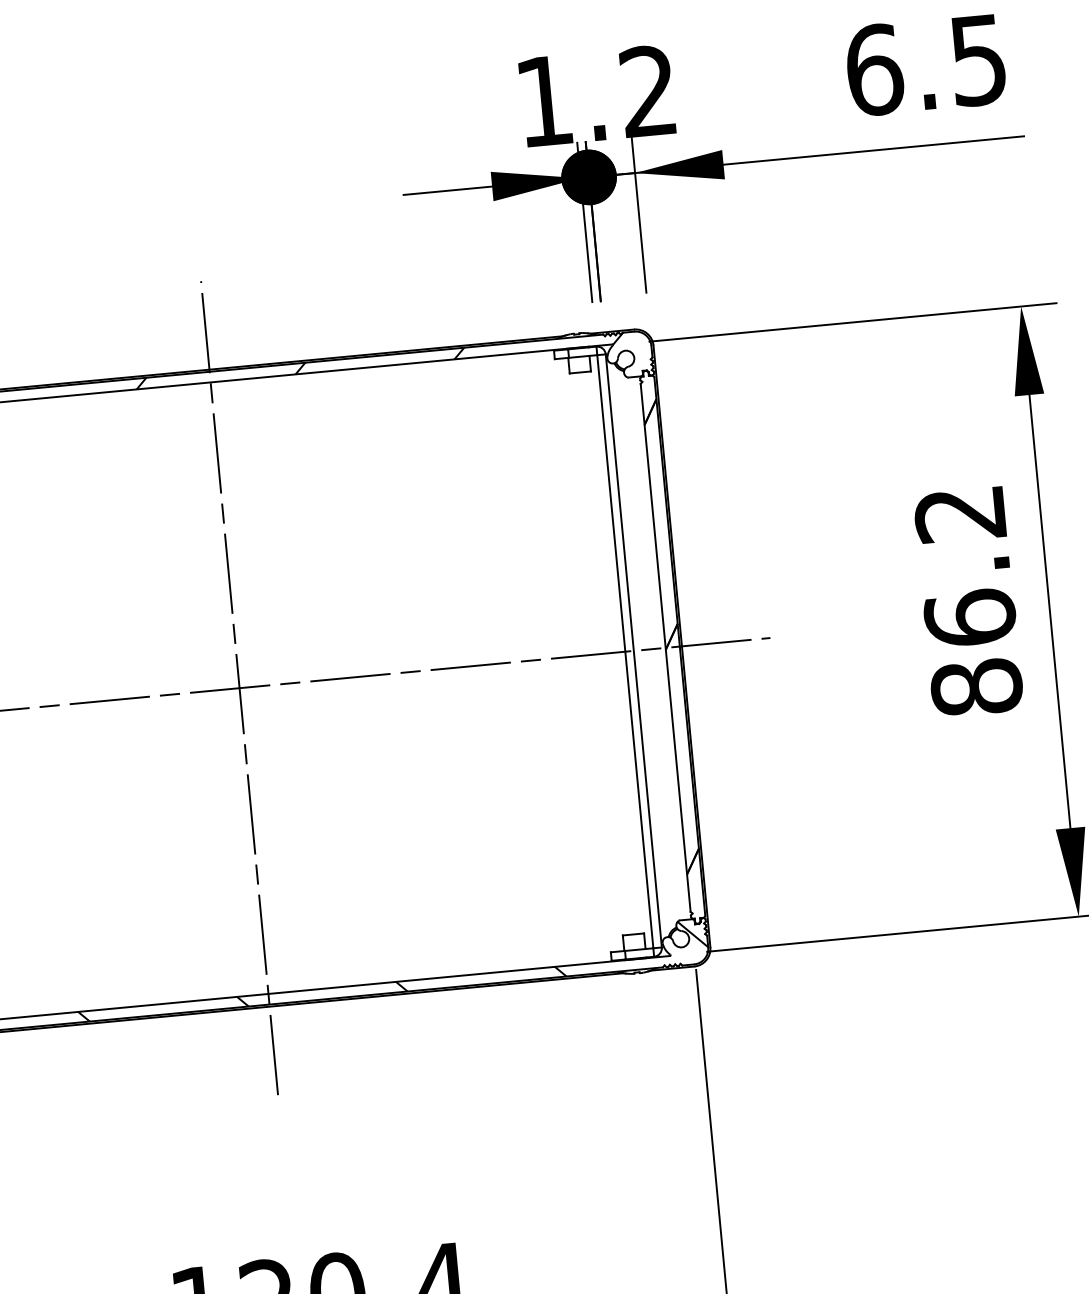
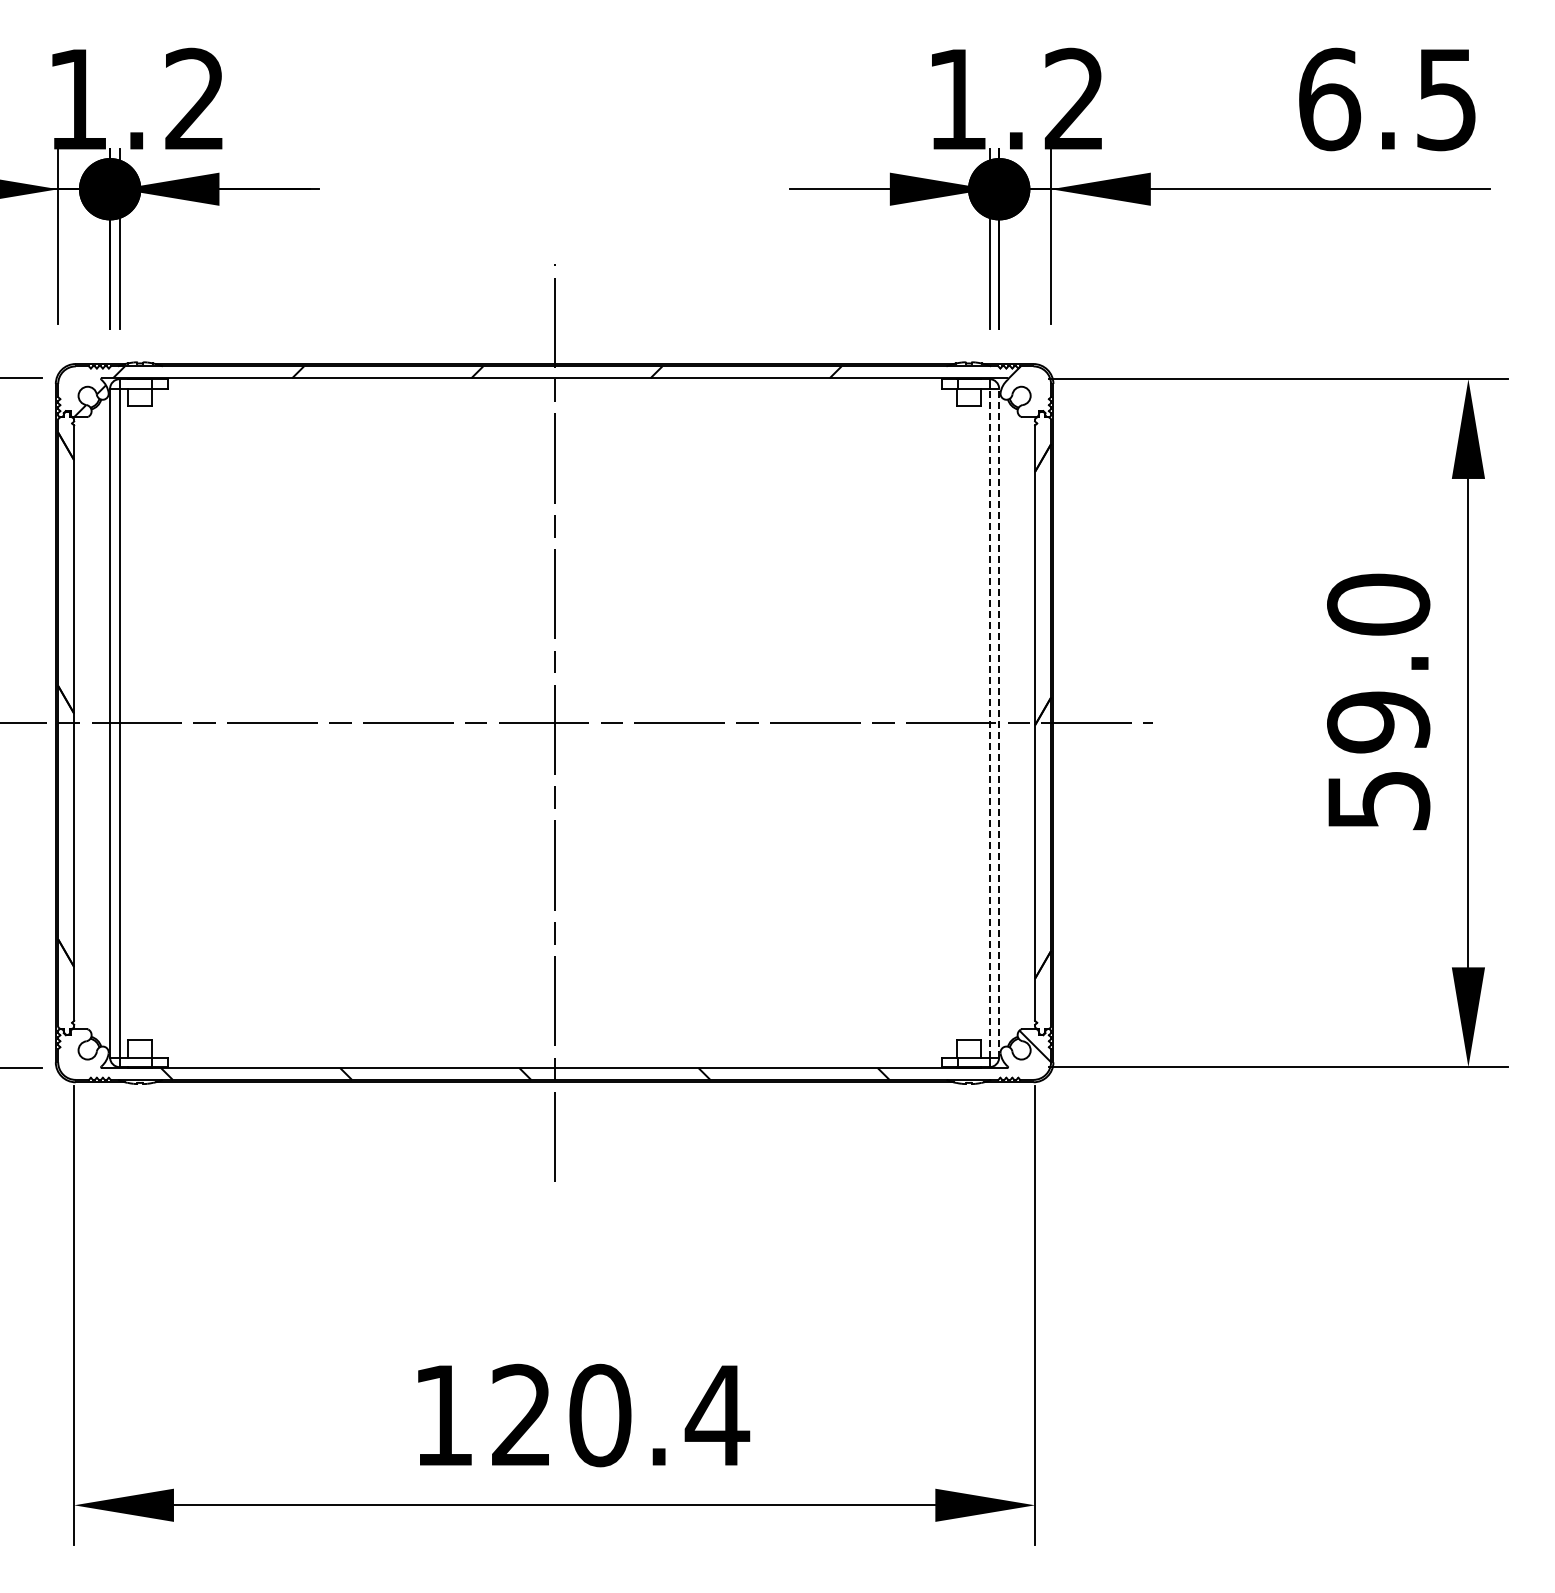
text: (968, 600) -> (1378, 702), 86.2 -> 59.0
line: (634, 650) -> (999, 722), solid -> dashed
line: (625, 651) -> (989, 722), solid -> dashed

